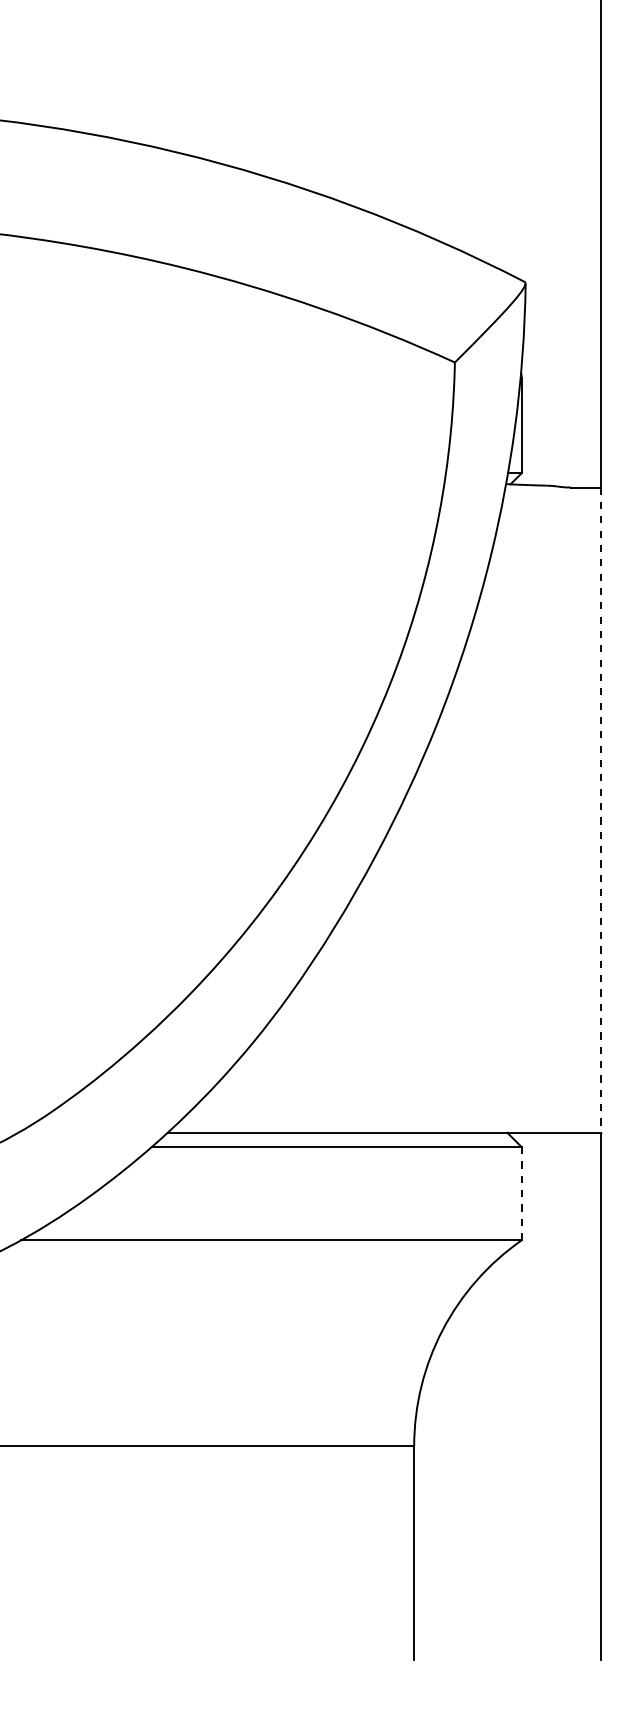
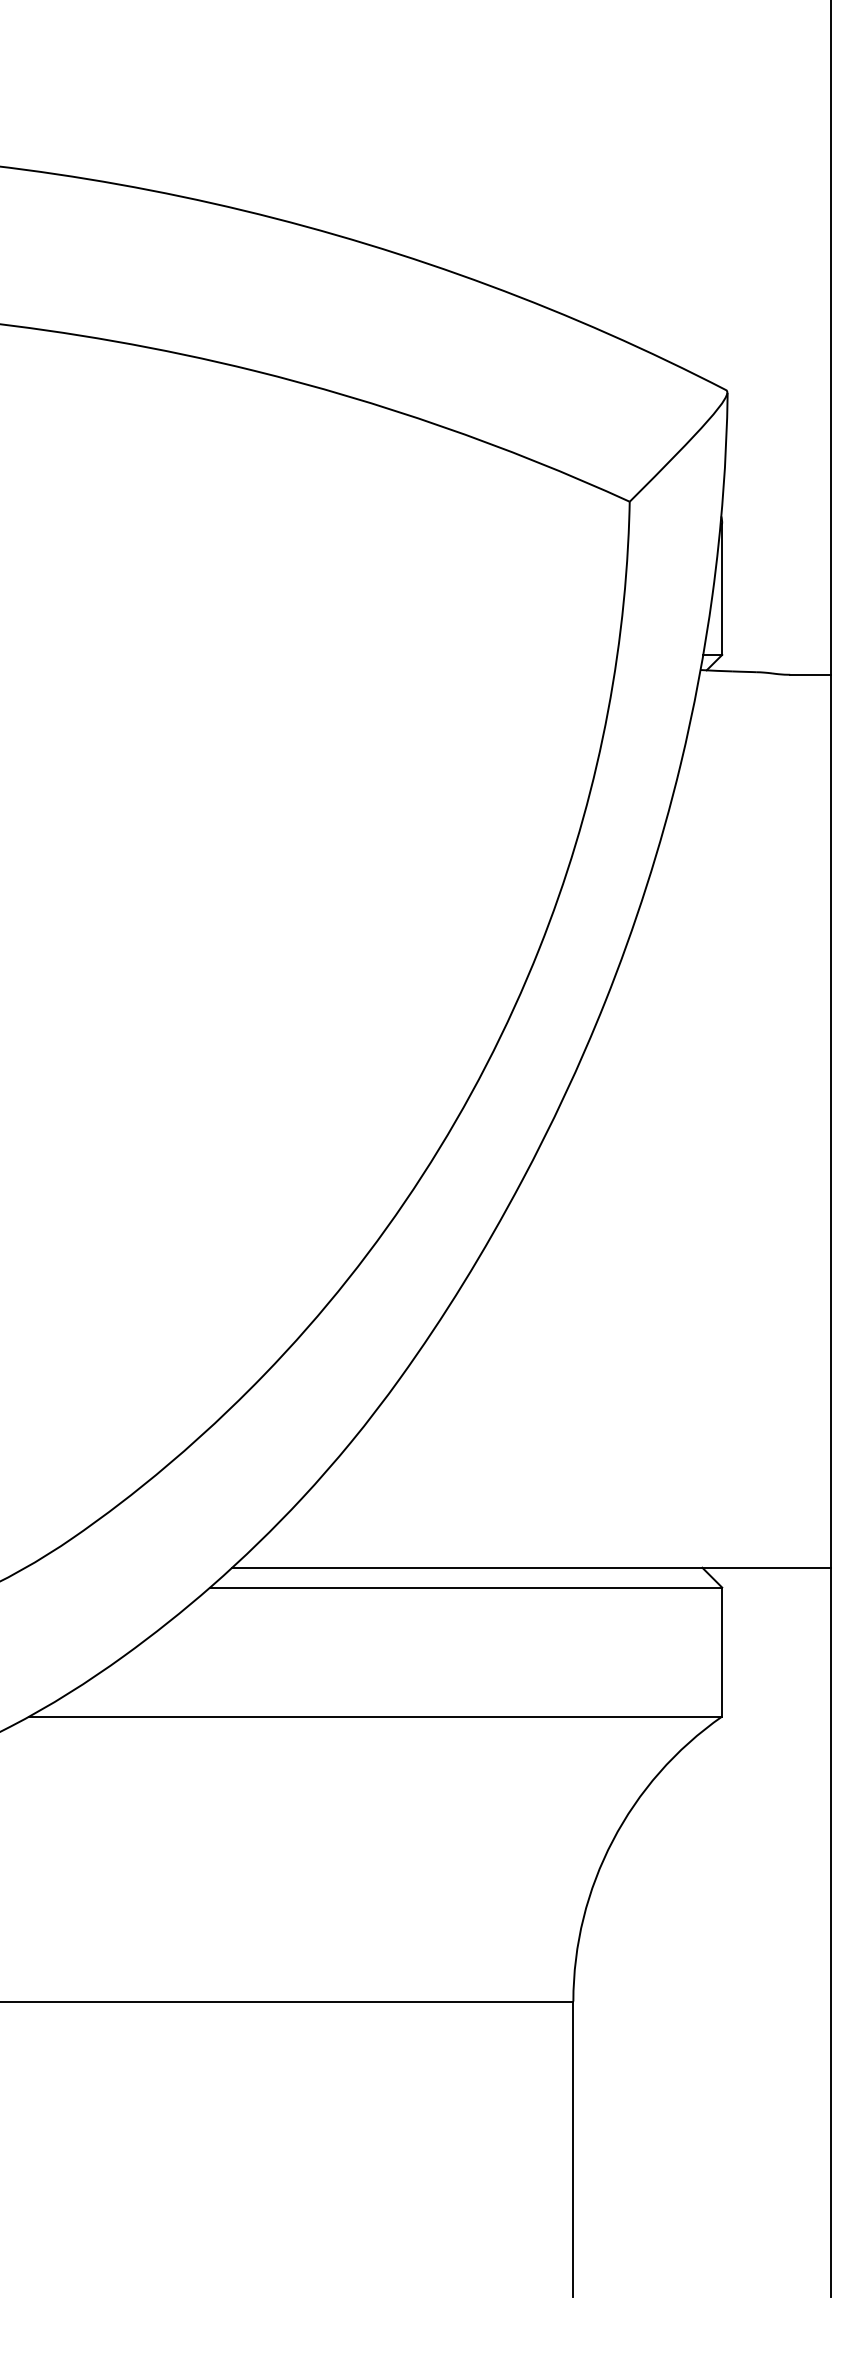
line: (600, 810) -> (831, 1121), dashed -> solid
line: (521, 1194) -> (722, 1652), dashed -> solid

